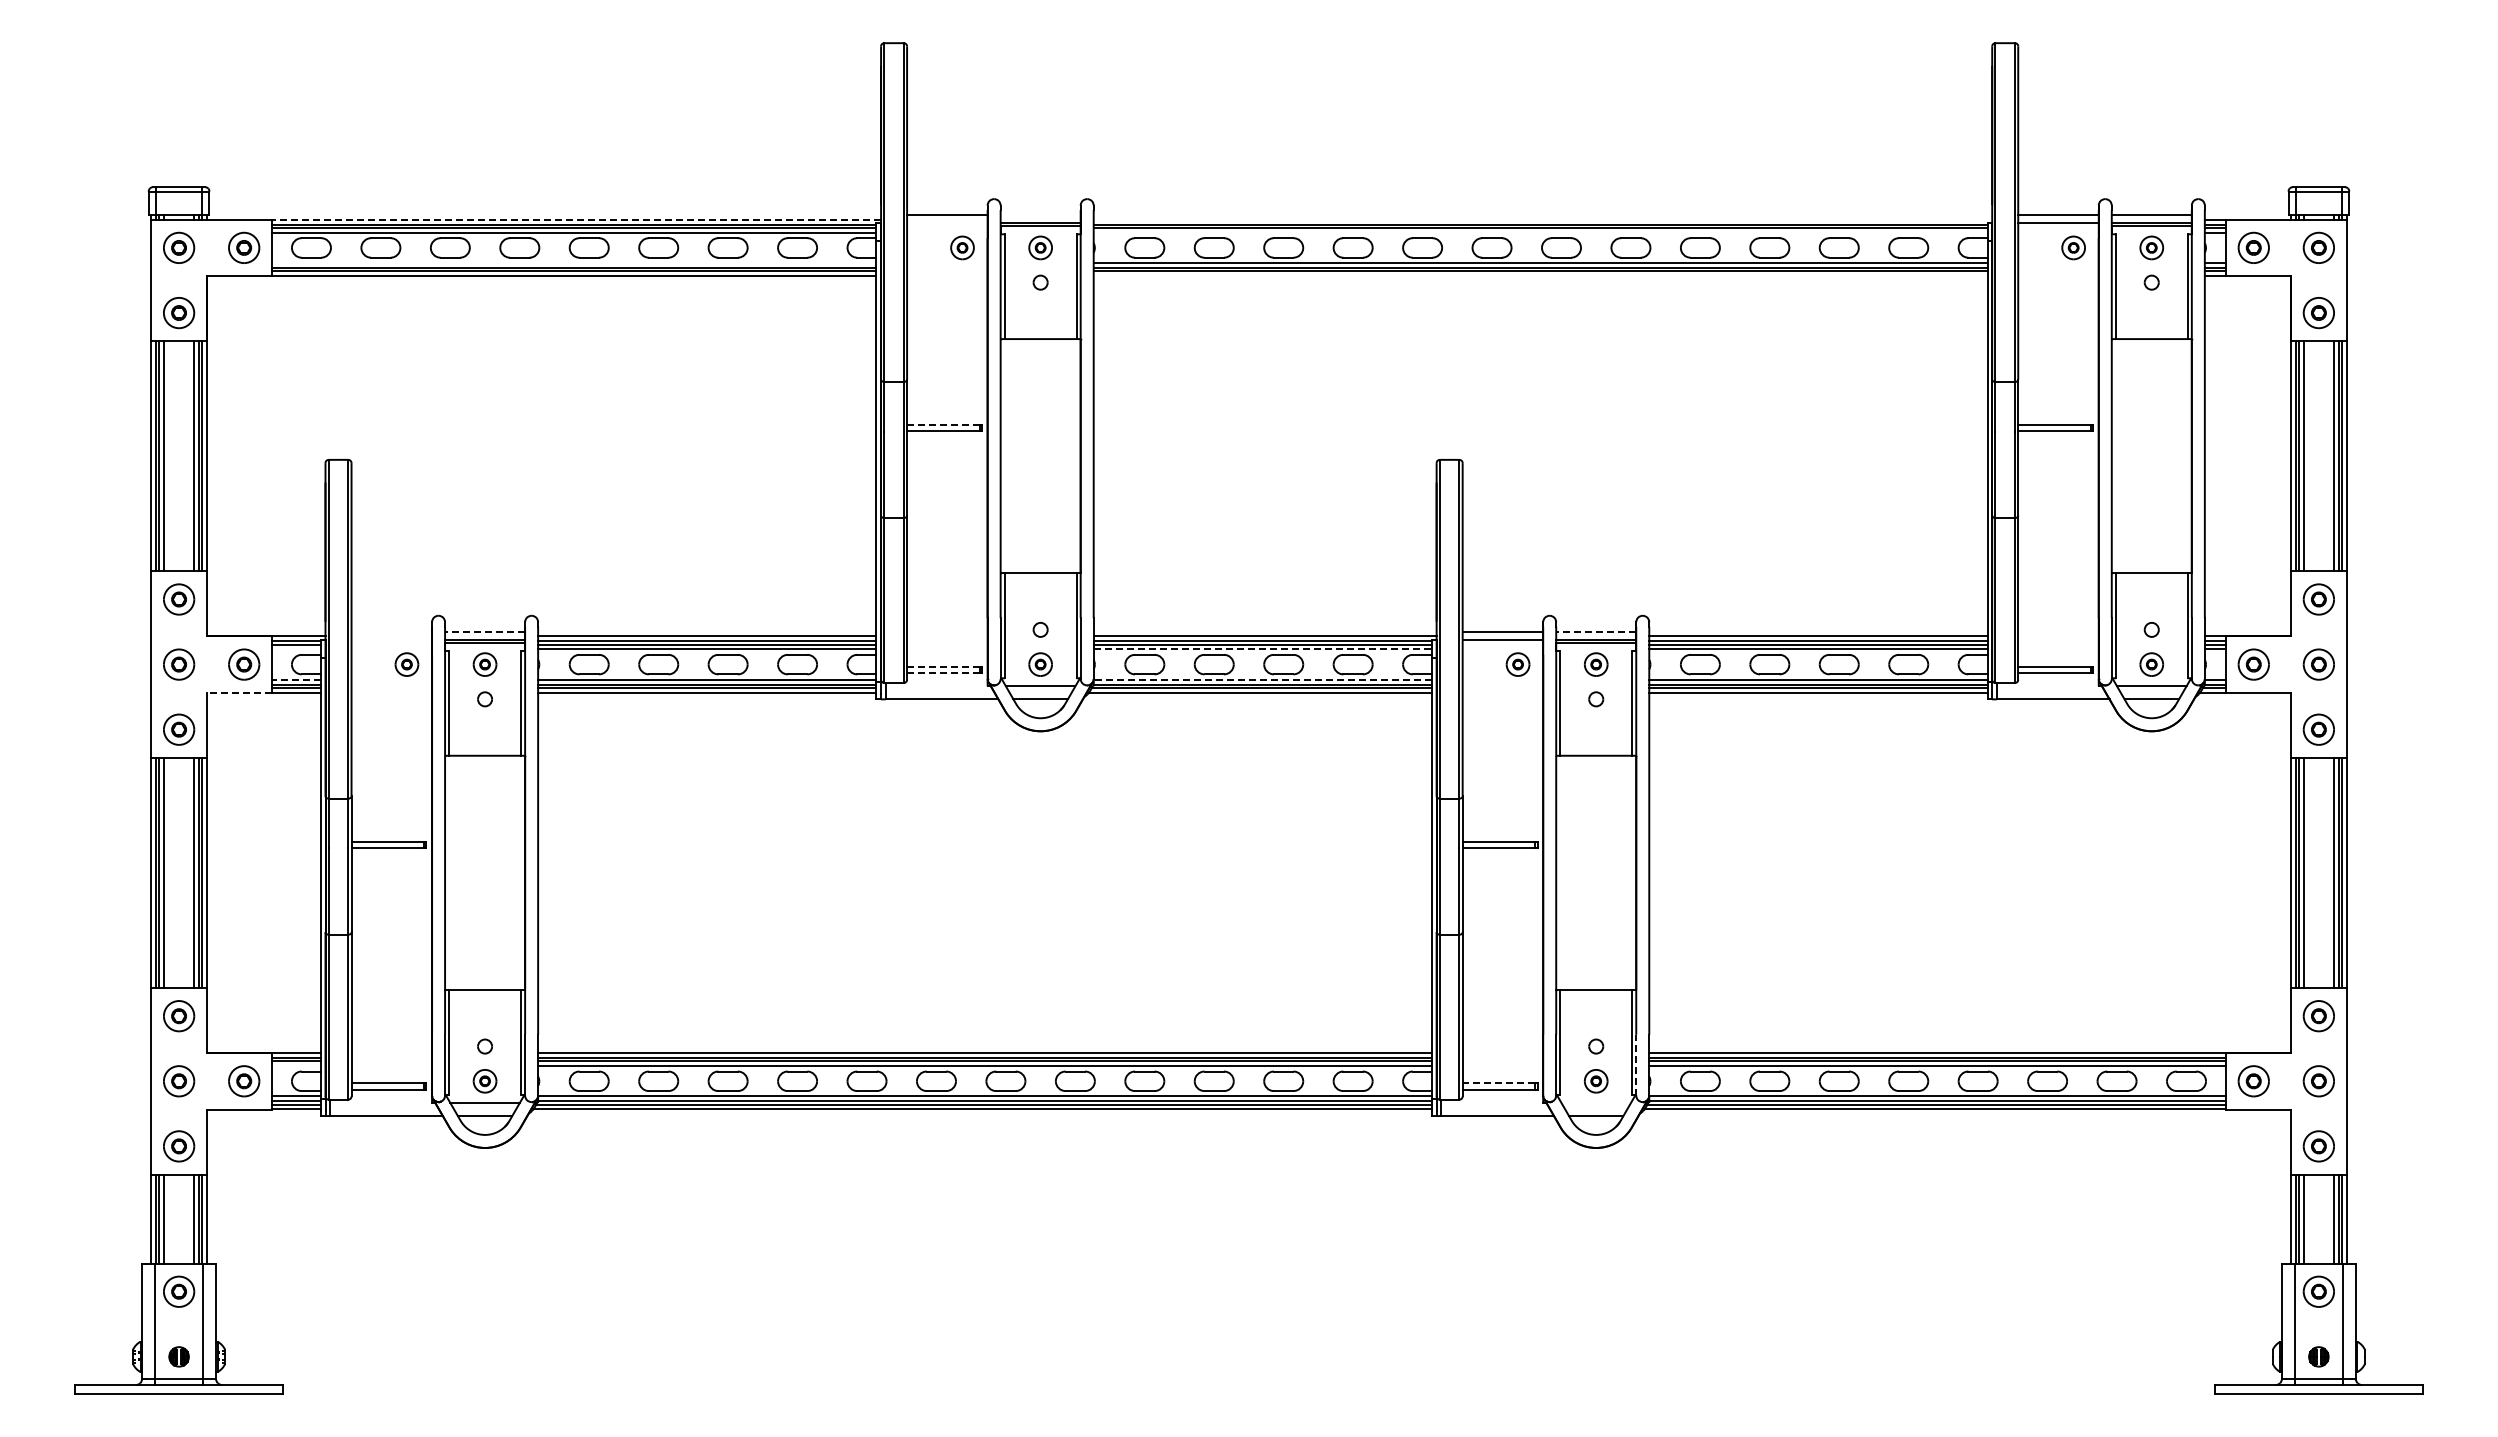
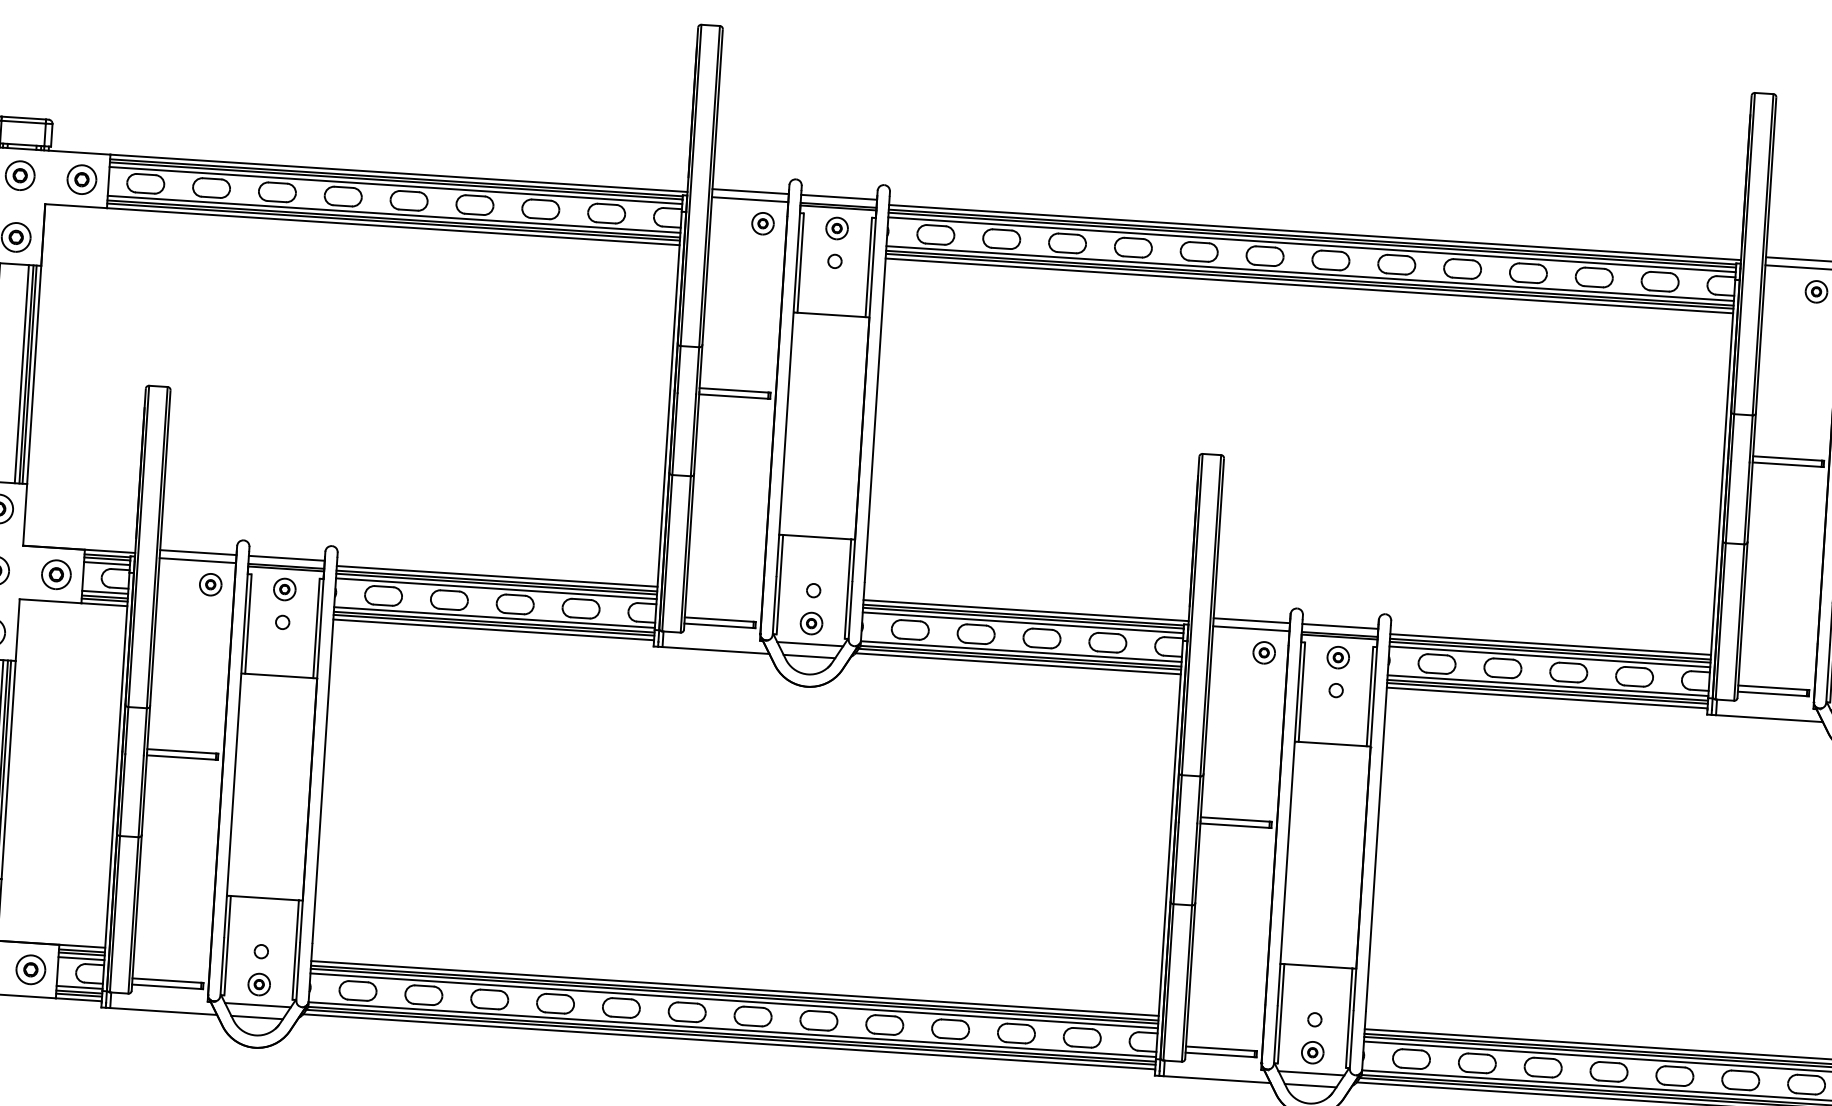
line: (1040, 215) -> (838, 197), added
line: (576, 219) -> (398, 173), dashed -> solid
line: (1542, 219) -> (1314, 232), added
line: (947, 223) -> (750, 199), added
line: (1540, 232) -> (1311, 244), added
line: (574, 263) -> (394, 214), added
line: (1540, 276) -> (1309, 286), added
line: (942, 424) -> (733, 389), dashed -> solid
line: (391, 631) -> (198, 552), added
line: (484, 631) -> (286, 558), dashed -> solid
line: (1595, 631) -> (1339, 626), dashed -> solid
line: (391, 640) -> (197, 560), added
line: (296, 649) -> (106, 563), added
line: (1263, 649) -> (1023, 622), dashed -> solid
line: (942, 666) -> (718, 619), dashed -> solid
line: (942, 673) -> (717, 625), dashed -> solid
line: (296, 679) -> (105, 592), dashed -> solid
line: (1262, 679) -> (1020, 651), dashed -> solid
line: (239, 692) -> (50, 600), dashed -> solid
line: (1636, 1064) -> (1351, 1039), dashed -> solid
line: (296, 1066) -> (81, 958), added
line: (1498, 1083) -> (1219, 1048), dashed -> solid
line: (1595, 1103) -> (1310, 1073), added

